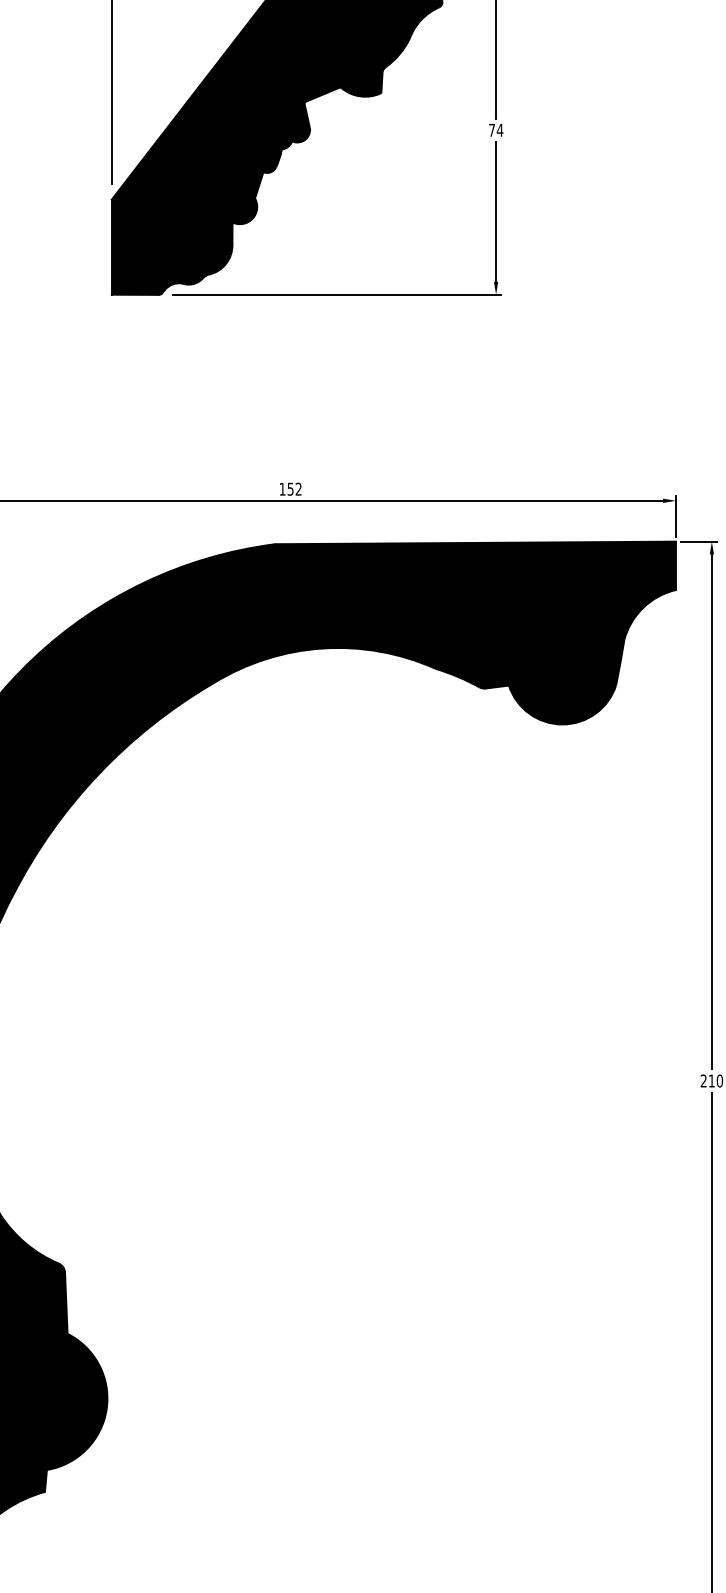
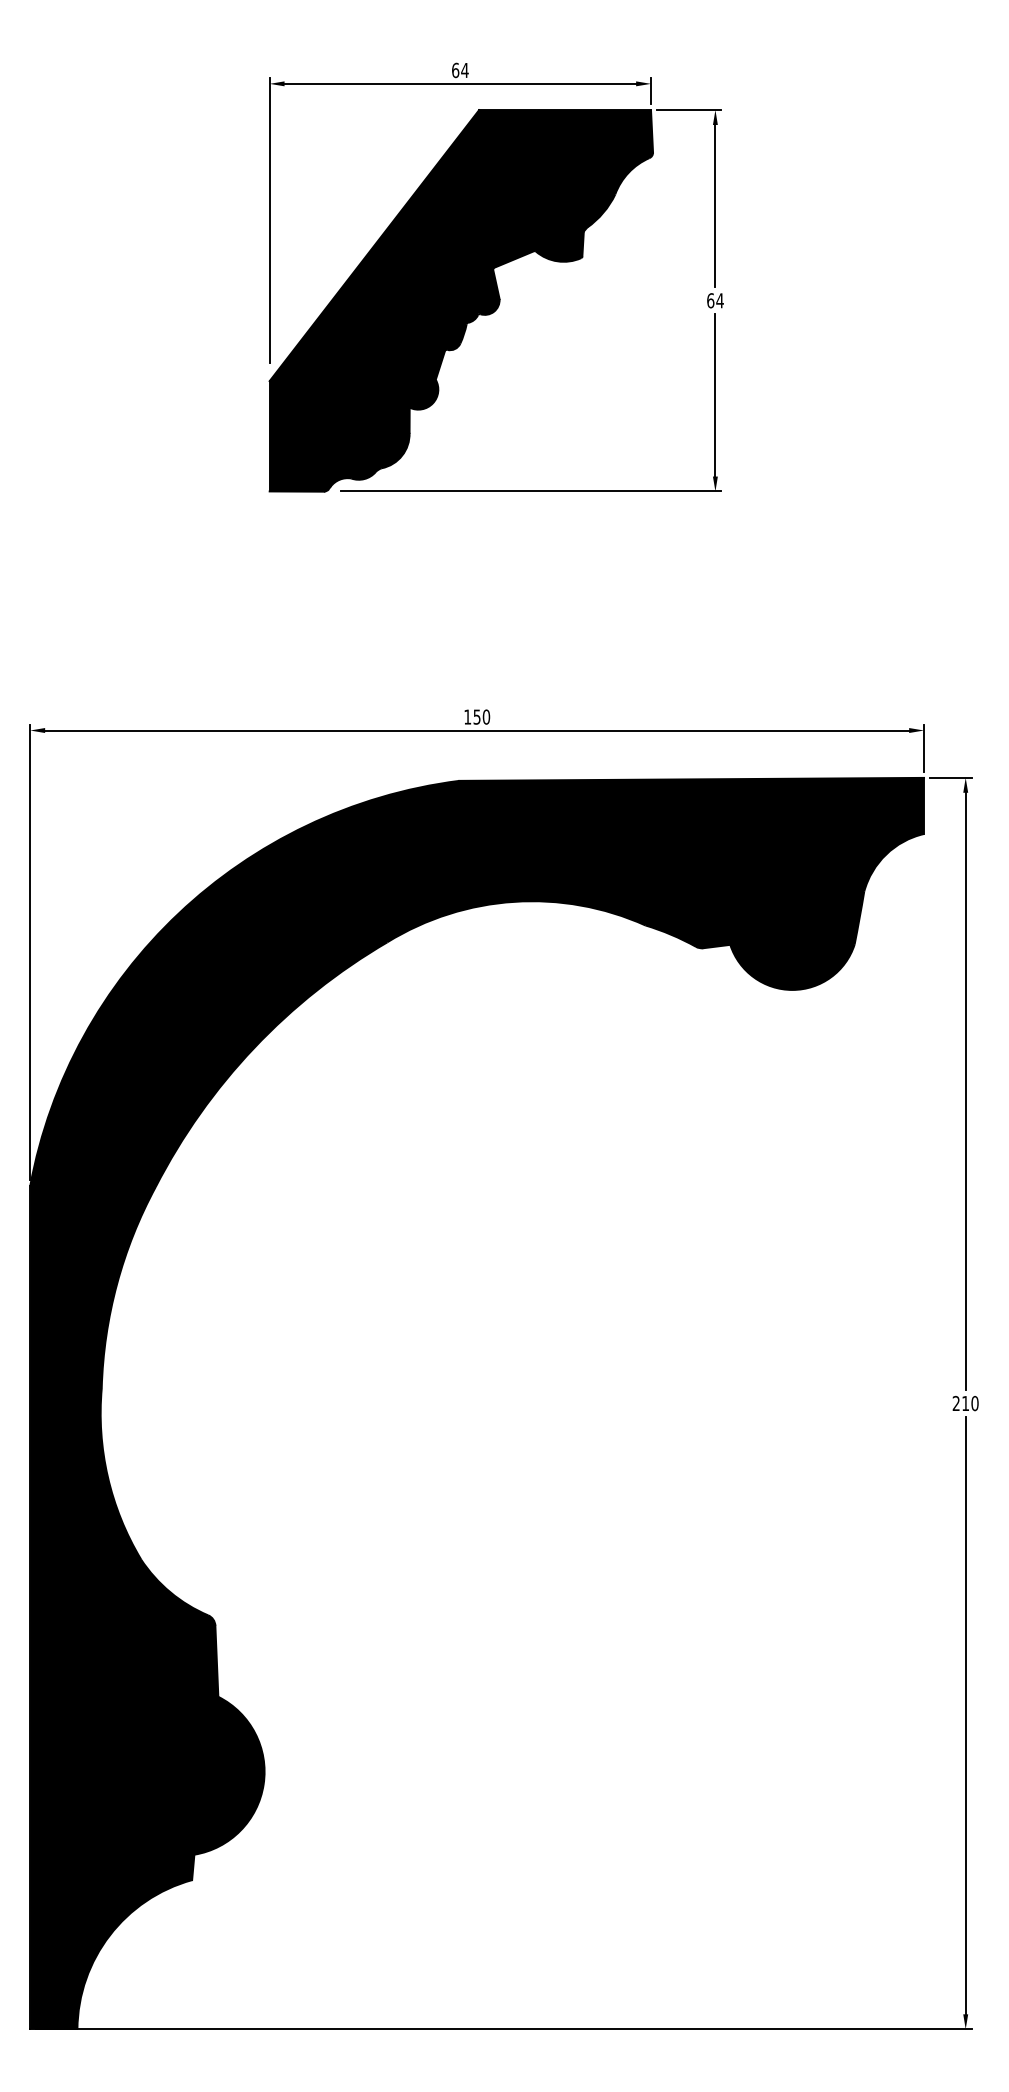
text: (491, 130) -> (710, 300), 74 -> 64
text: (298, 488) -> (486, 716), 152 -> 150

